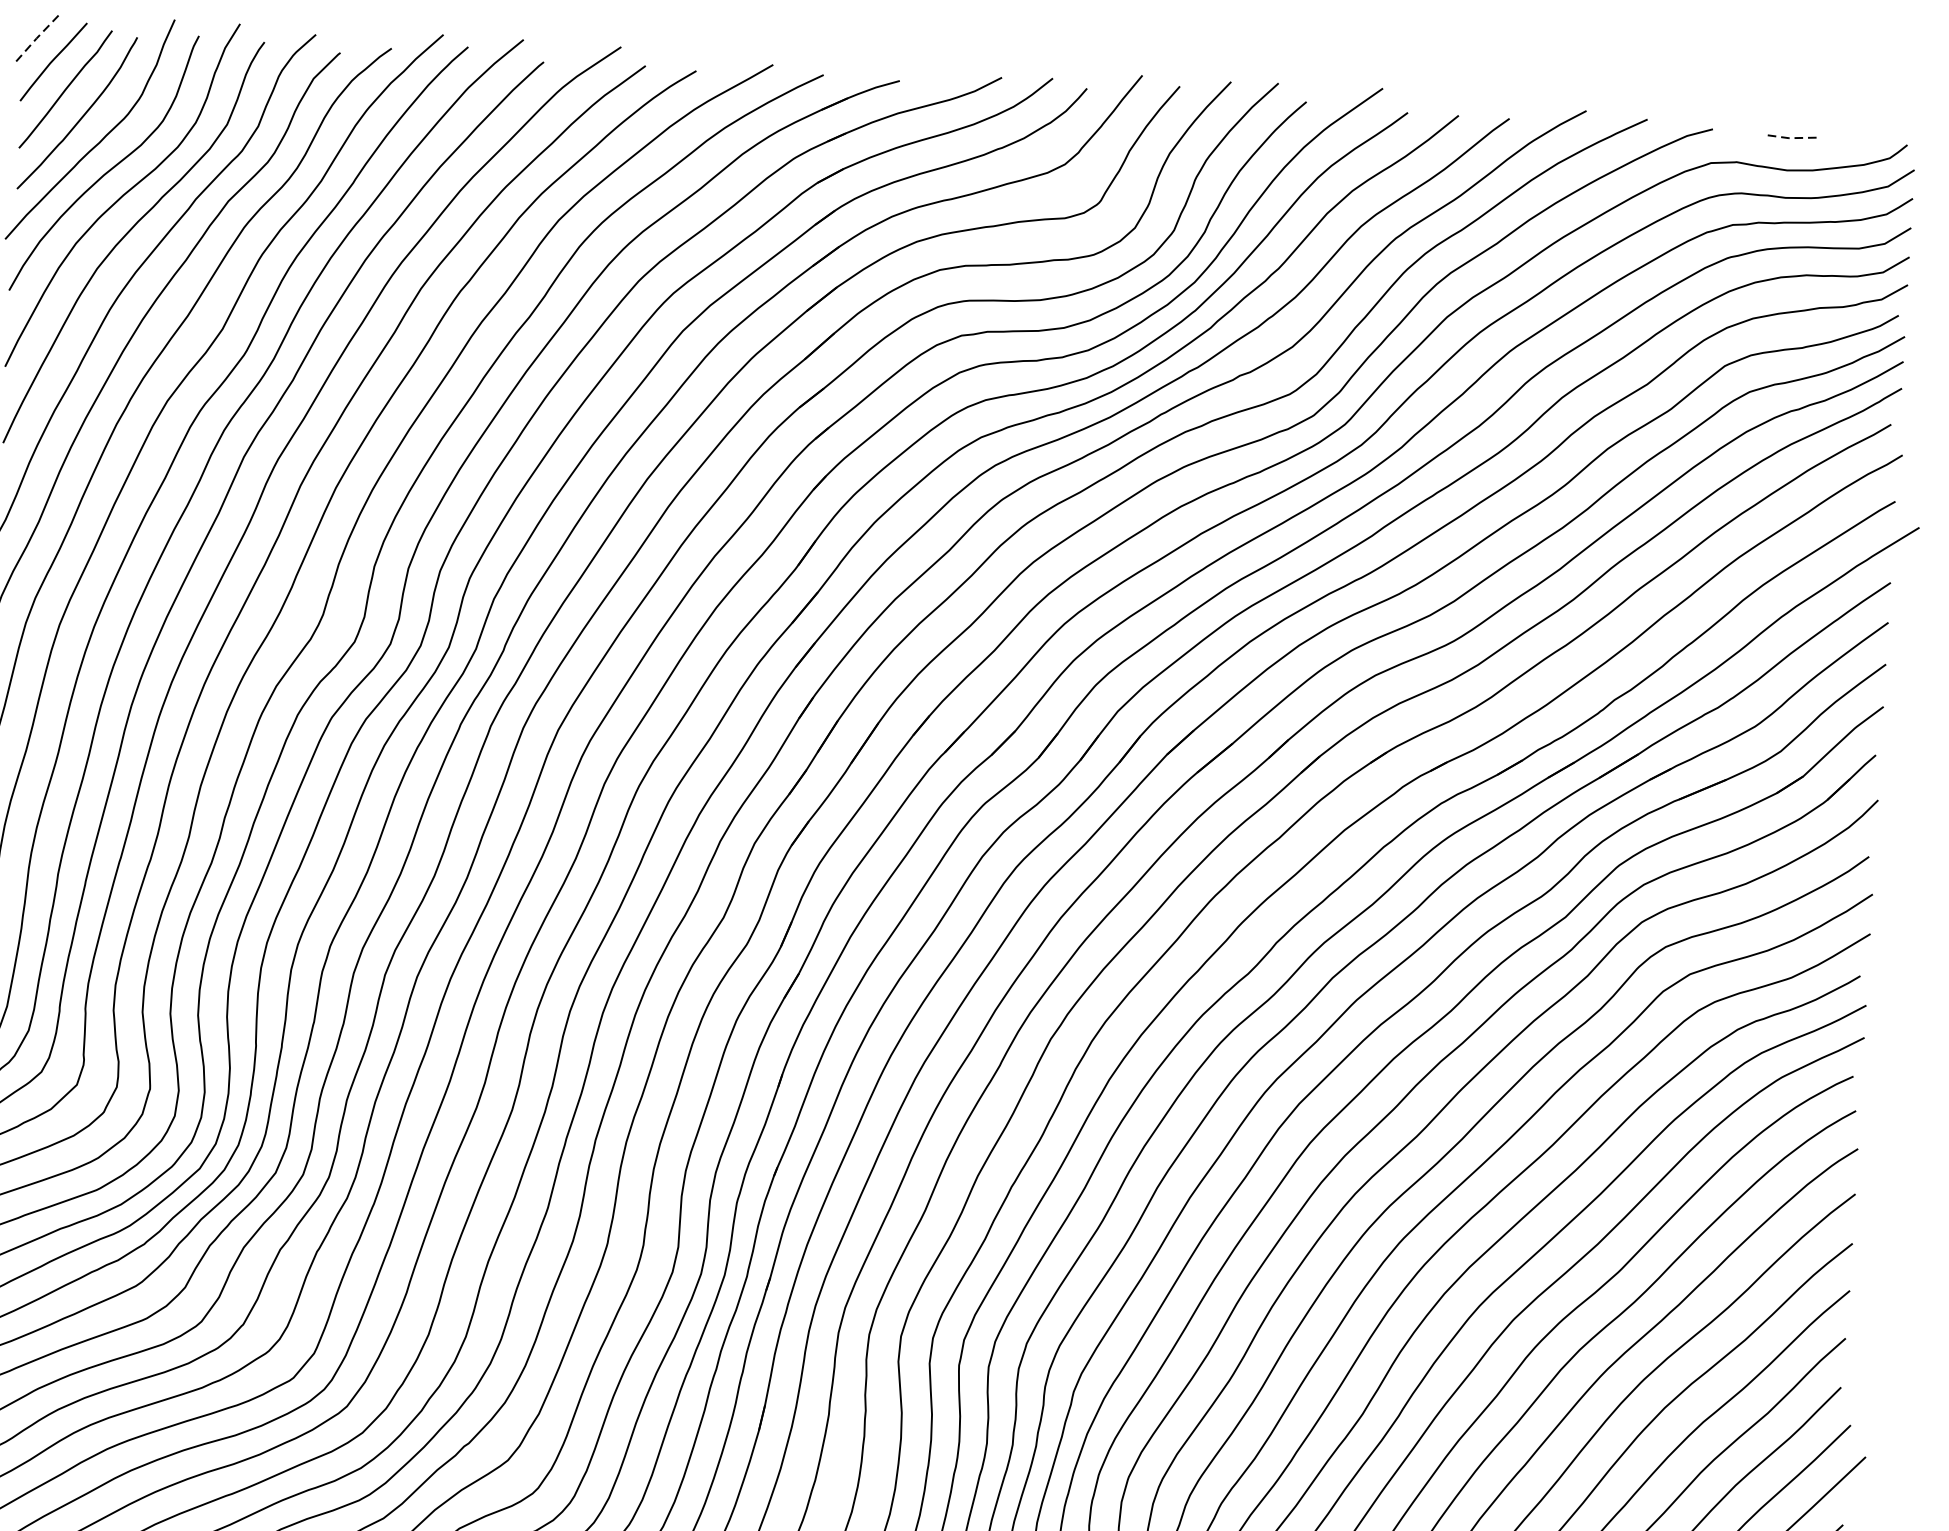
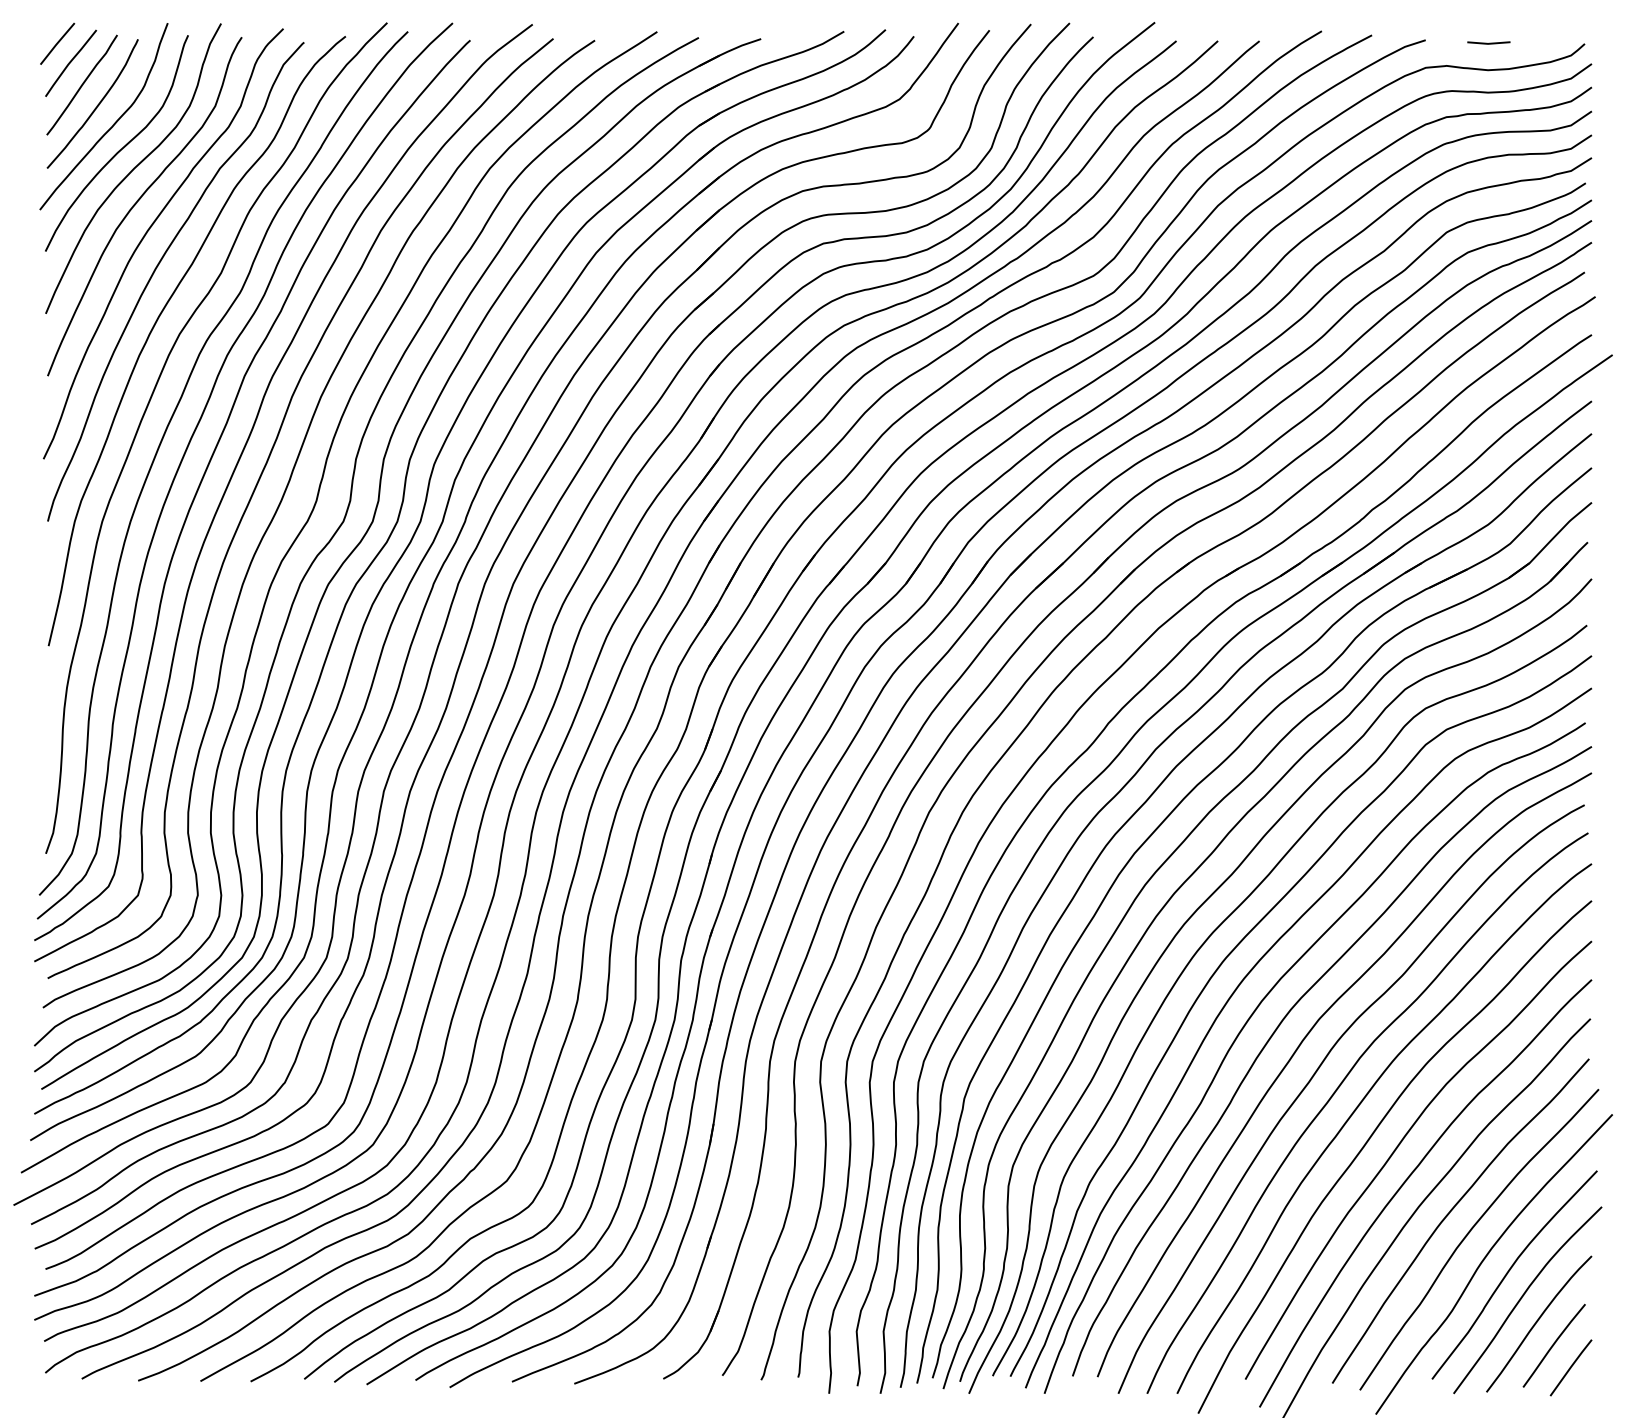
line: (37, 37) -> (56, 44), dashed -> solid
line: (1789, 137) -> (1488, 43), dashed -> solid

